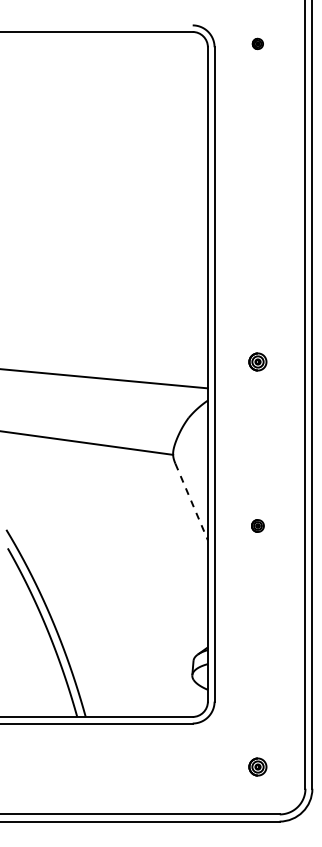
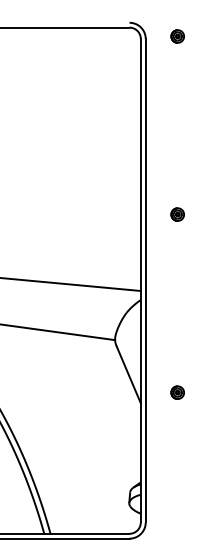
part: (257, 43) -> (177, 36), size x1.67
part: (257, 361) -> (177, 214), moved
line: (191, 502) -> (128, 375), dashed -> solid
part: (257, 525) -> (177, 392), size x1.43

